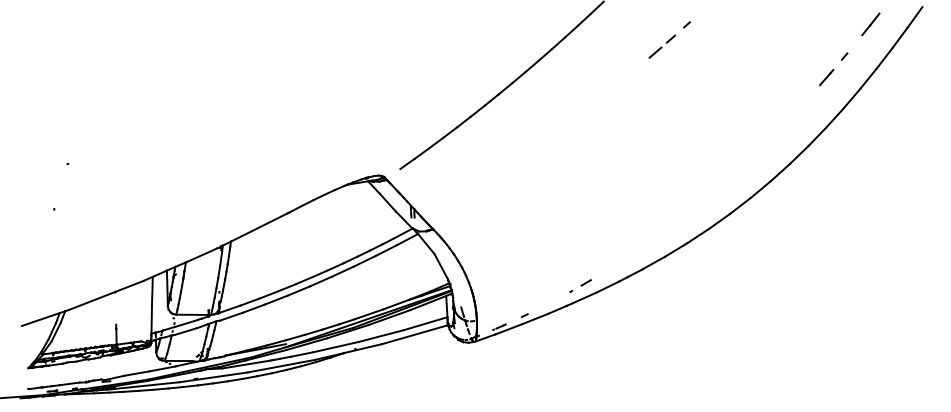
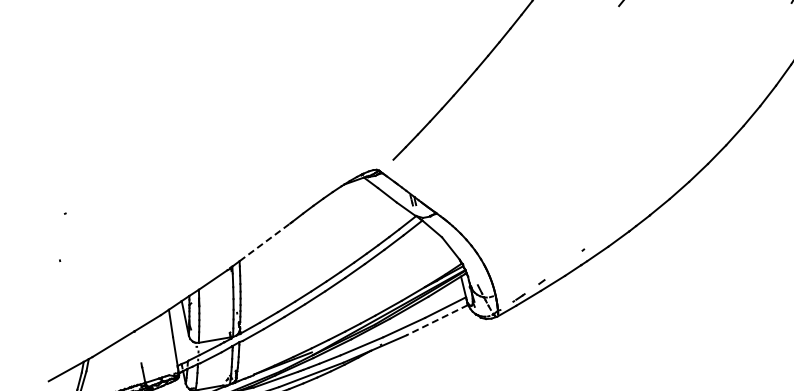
line: (259, 227) -> (265, 242), solid -> dashed
line: (585, 282) -> (595, 238), removed
line: (414, 334) -> (436, 320), solid -> dashed

